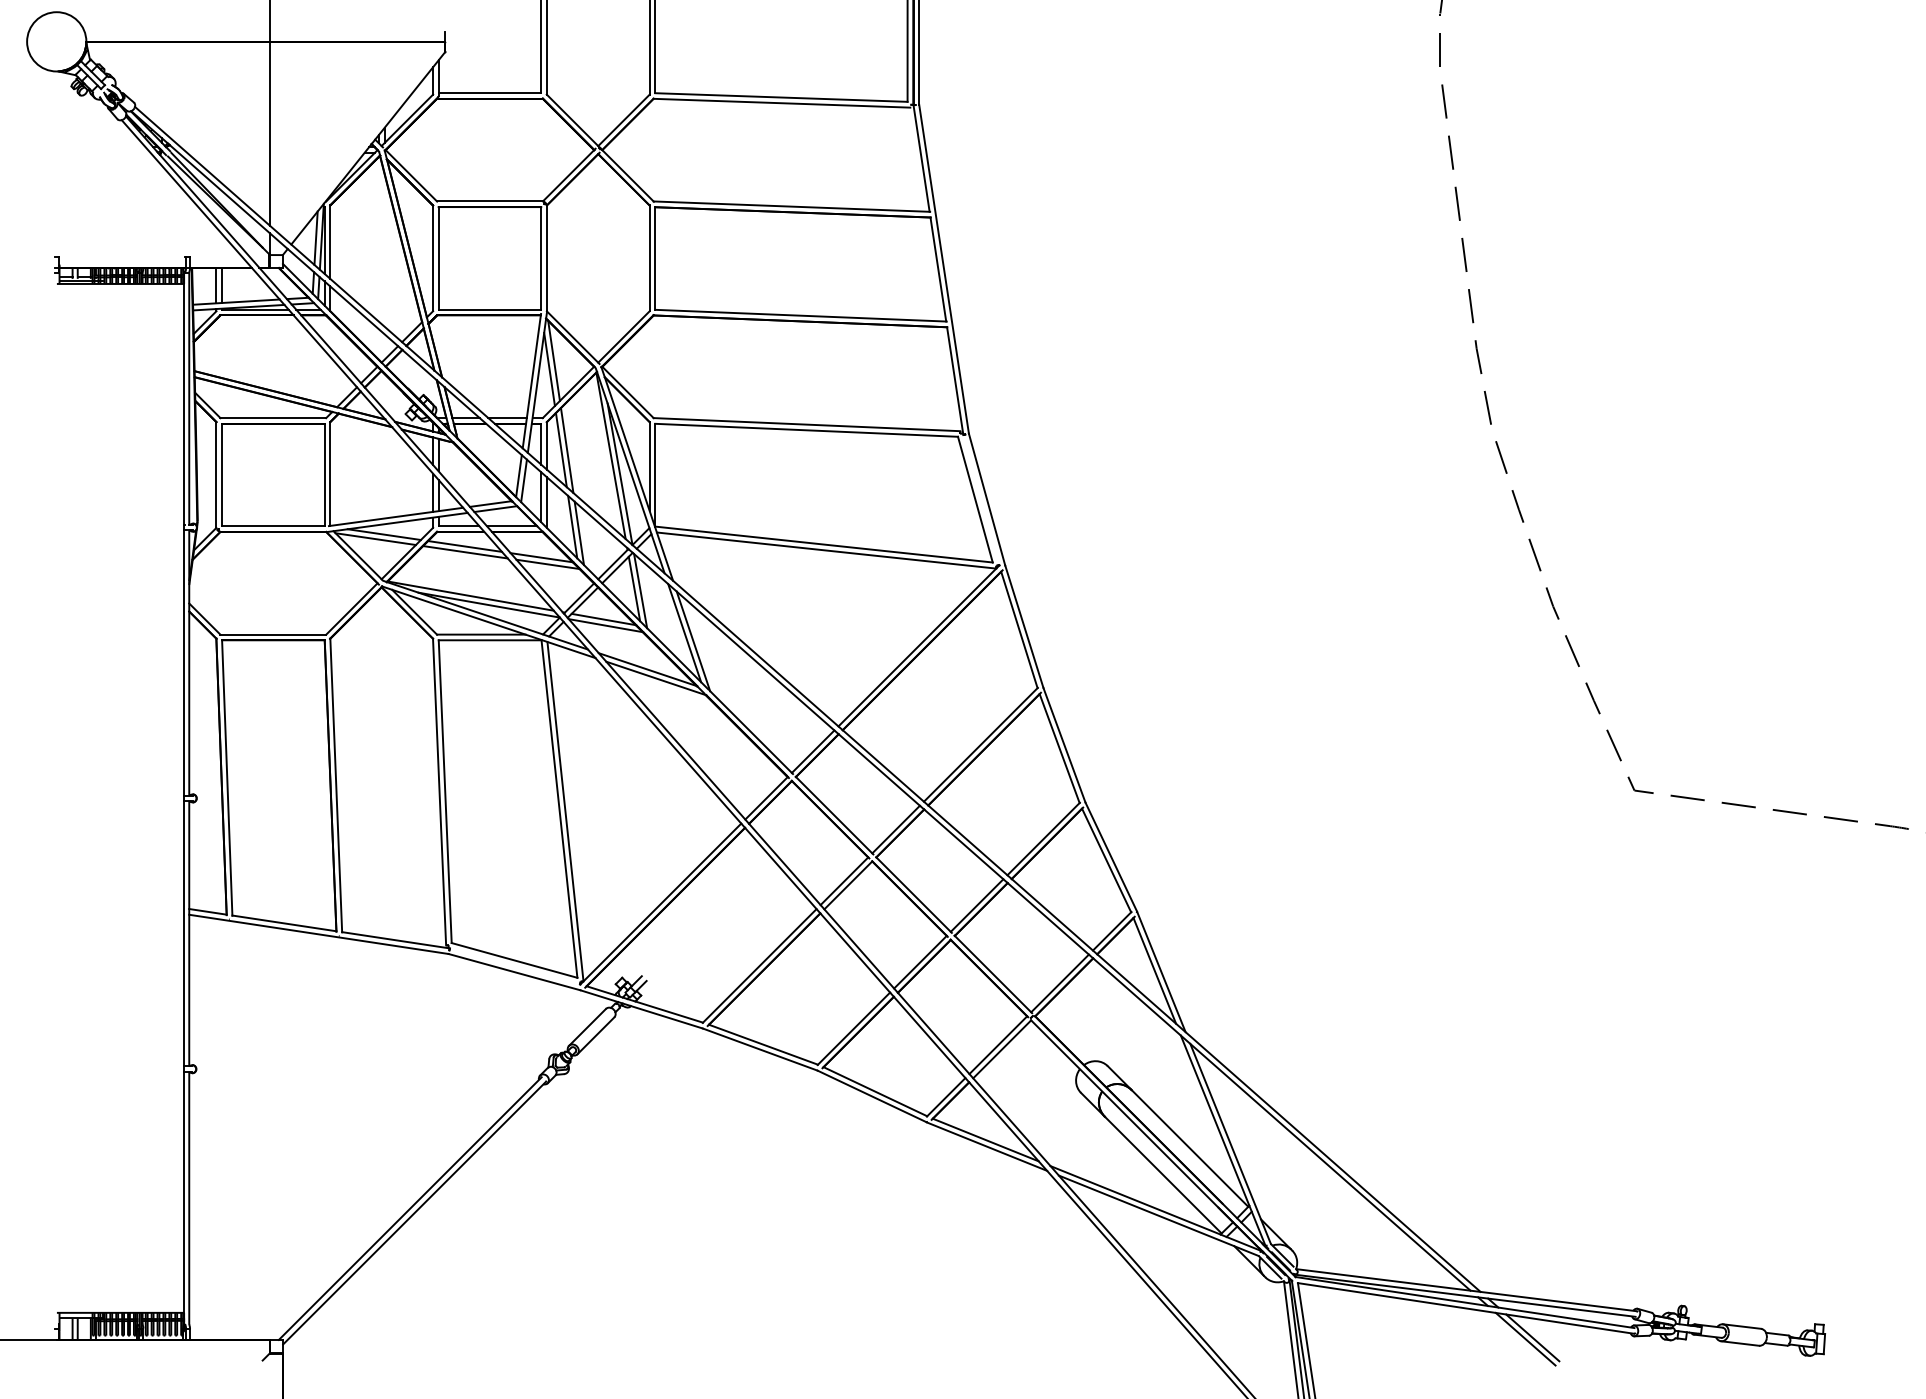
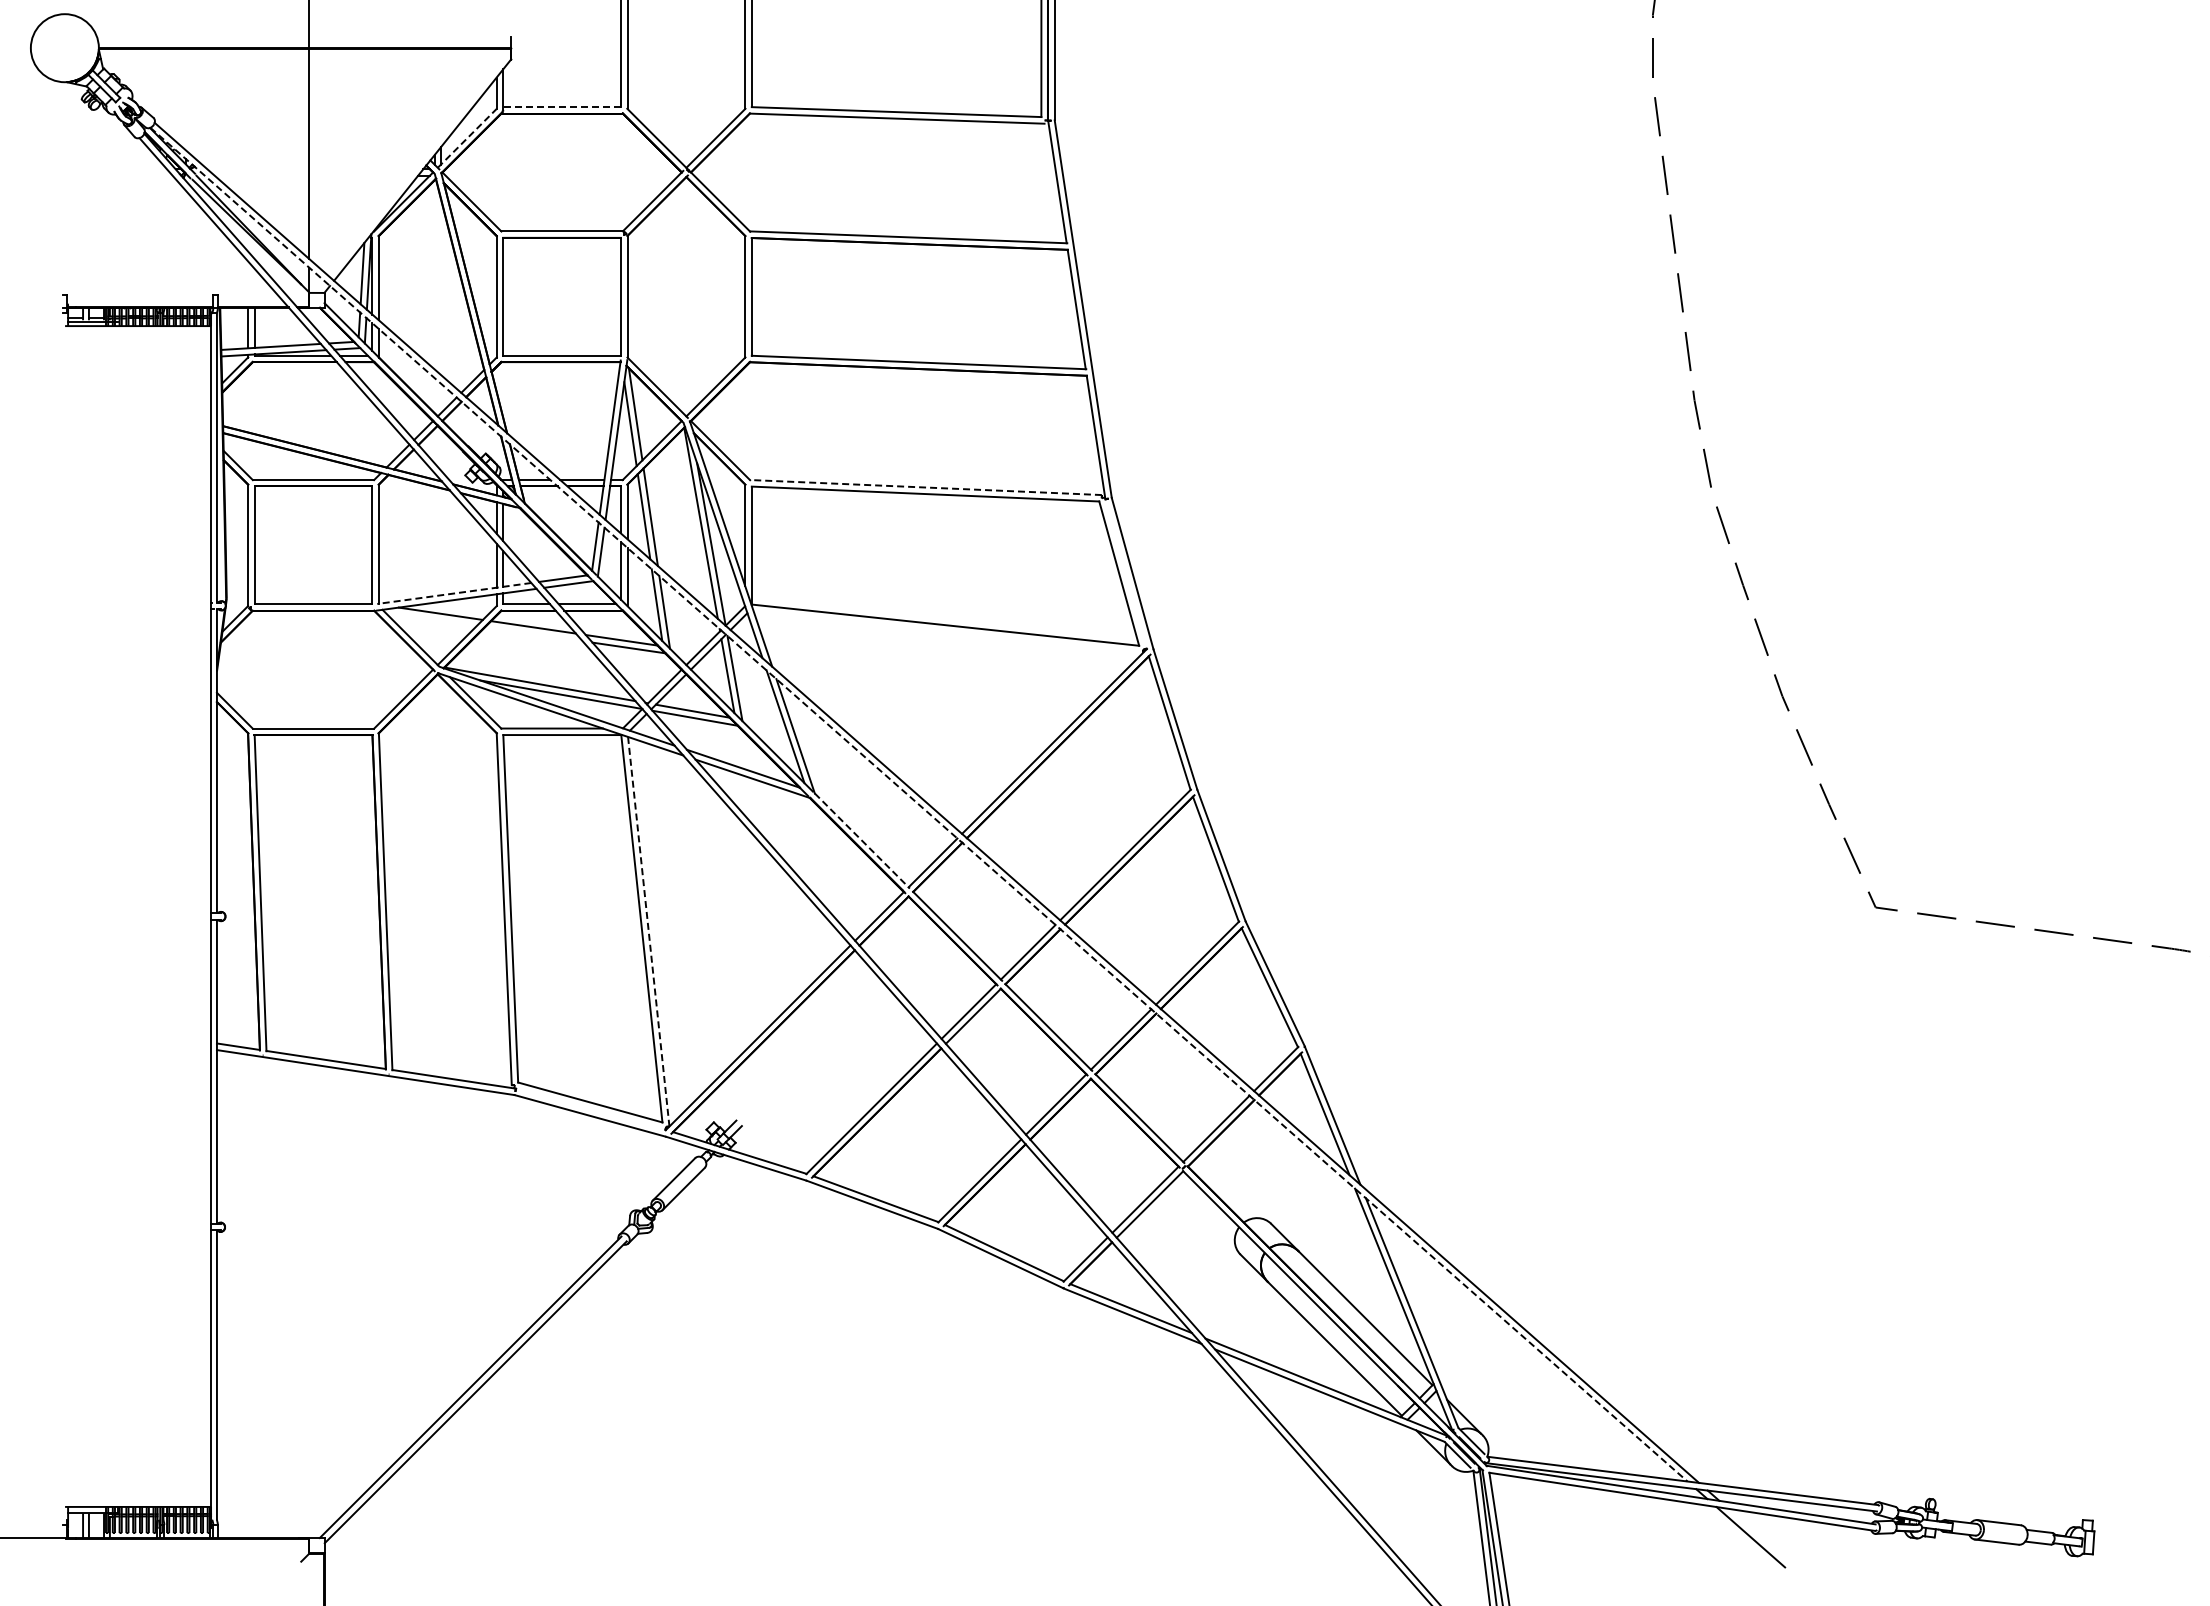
line: (490, 93) -> (562, 107), solid -> dashed
line: (407, 120) -> (467, 138), solid -> dashed
line: (806, 424) -> (925, 487), solid -> dashed
line: (396, 516) -> (454, 593), solid -> dashed
line: (375, 538) -> (430, 618), removed
line: (826, 550) -> (948, 631), removed
line: (465, 551) -> (533, 633), removed
line: (801, 701) -> (919, 805), solid -> dashed
line: (751, 733) -> (862, 841), solid -> dashed
line: (565, 811) -> (648, 931), solid -> dashed
line: (1532, 1337) -> (1758, 1535), removed

